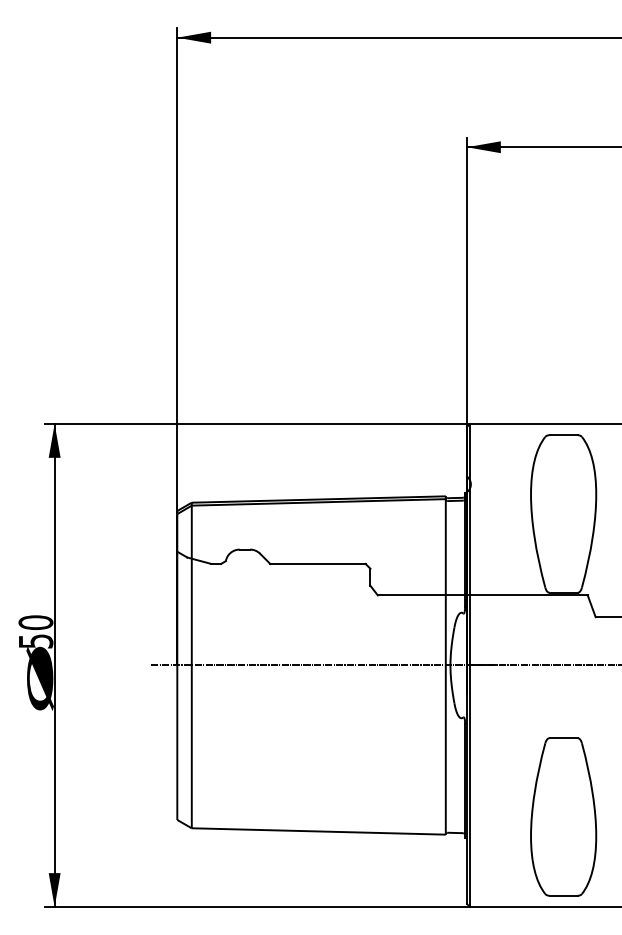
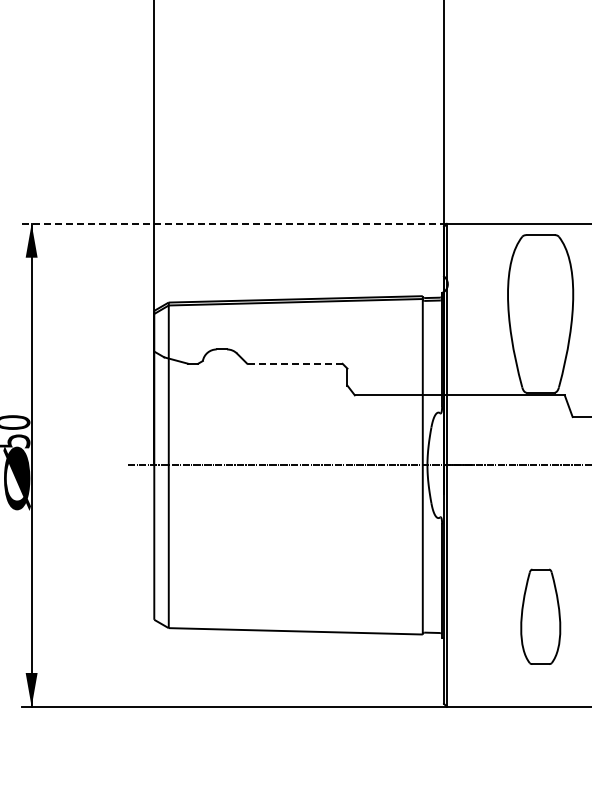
line: (256, 424) -> (233, 224), solid -> dashed
line: (317, 563) -> (294, 363), solid -> dashed
part: (563, 816) -> (540, 616), size x0.6

